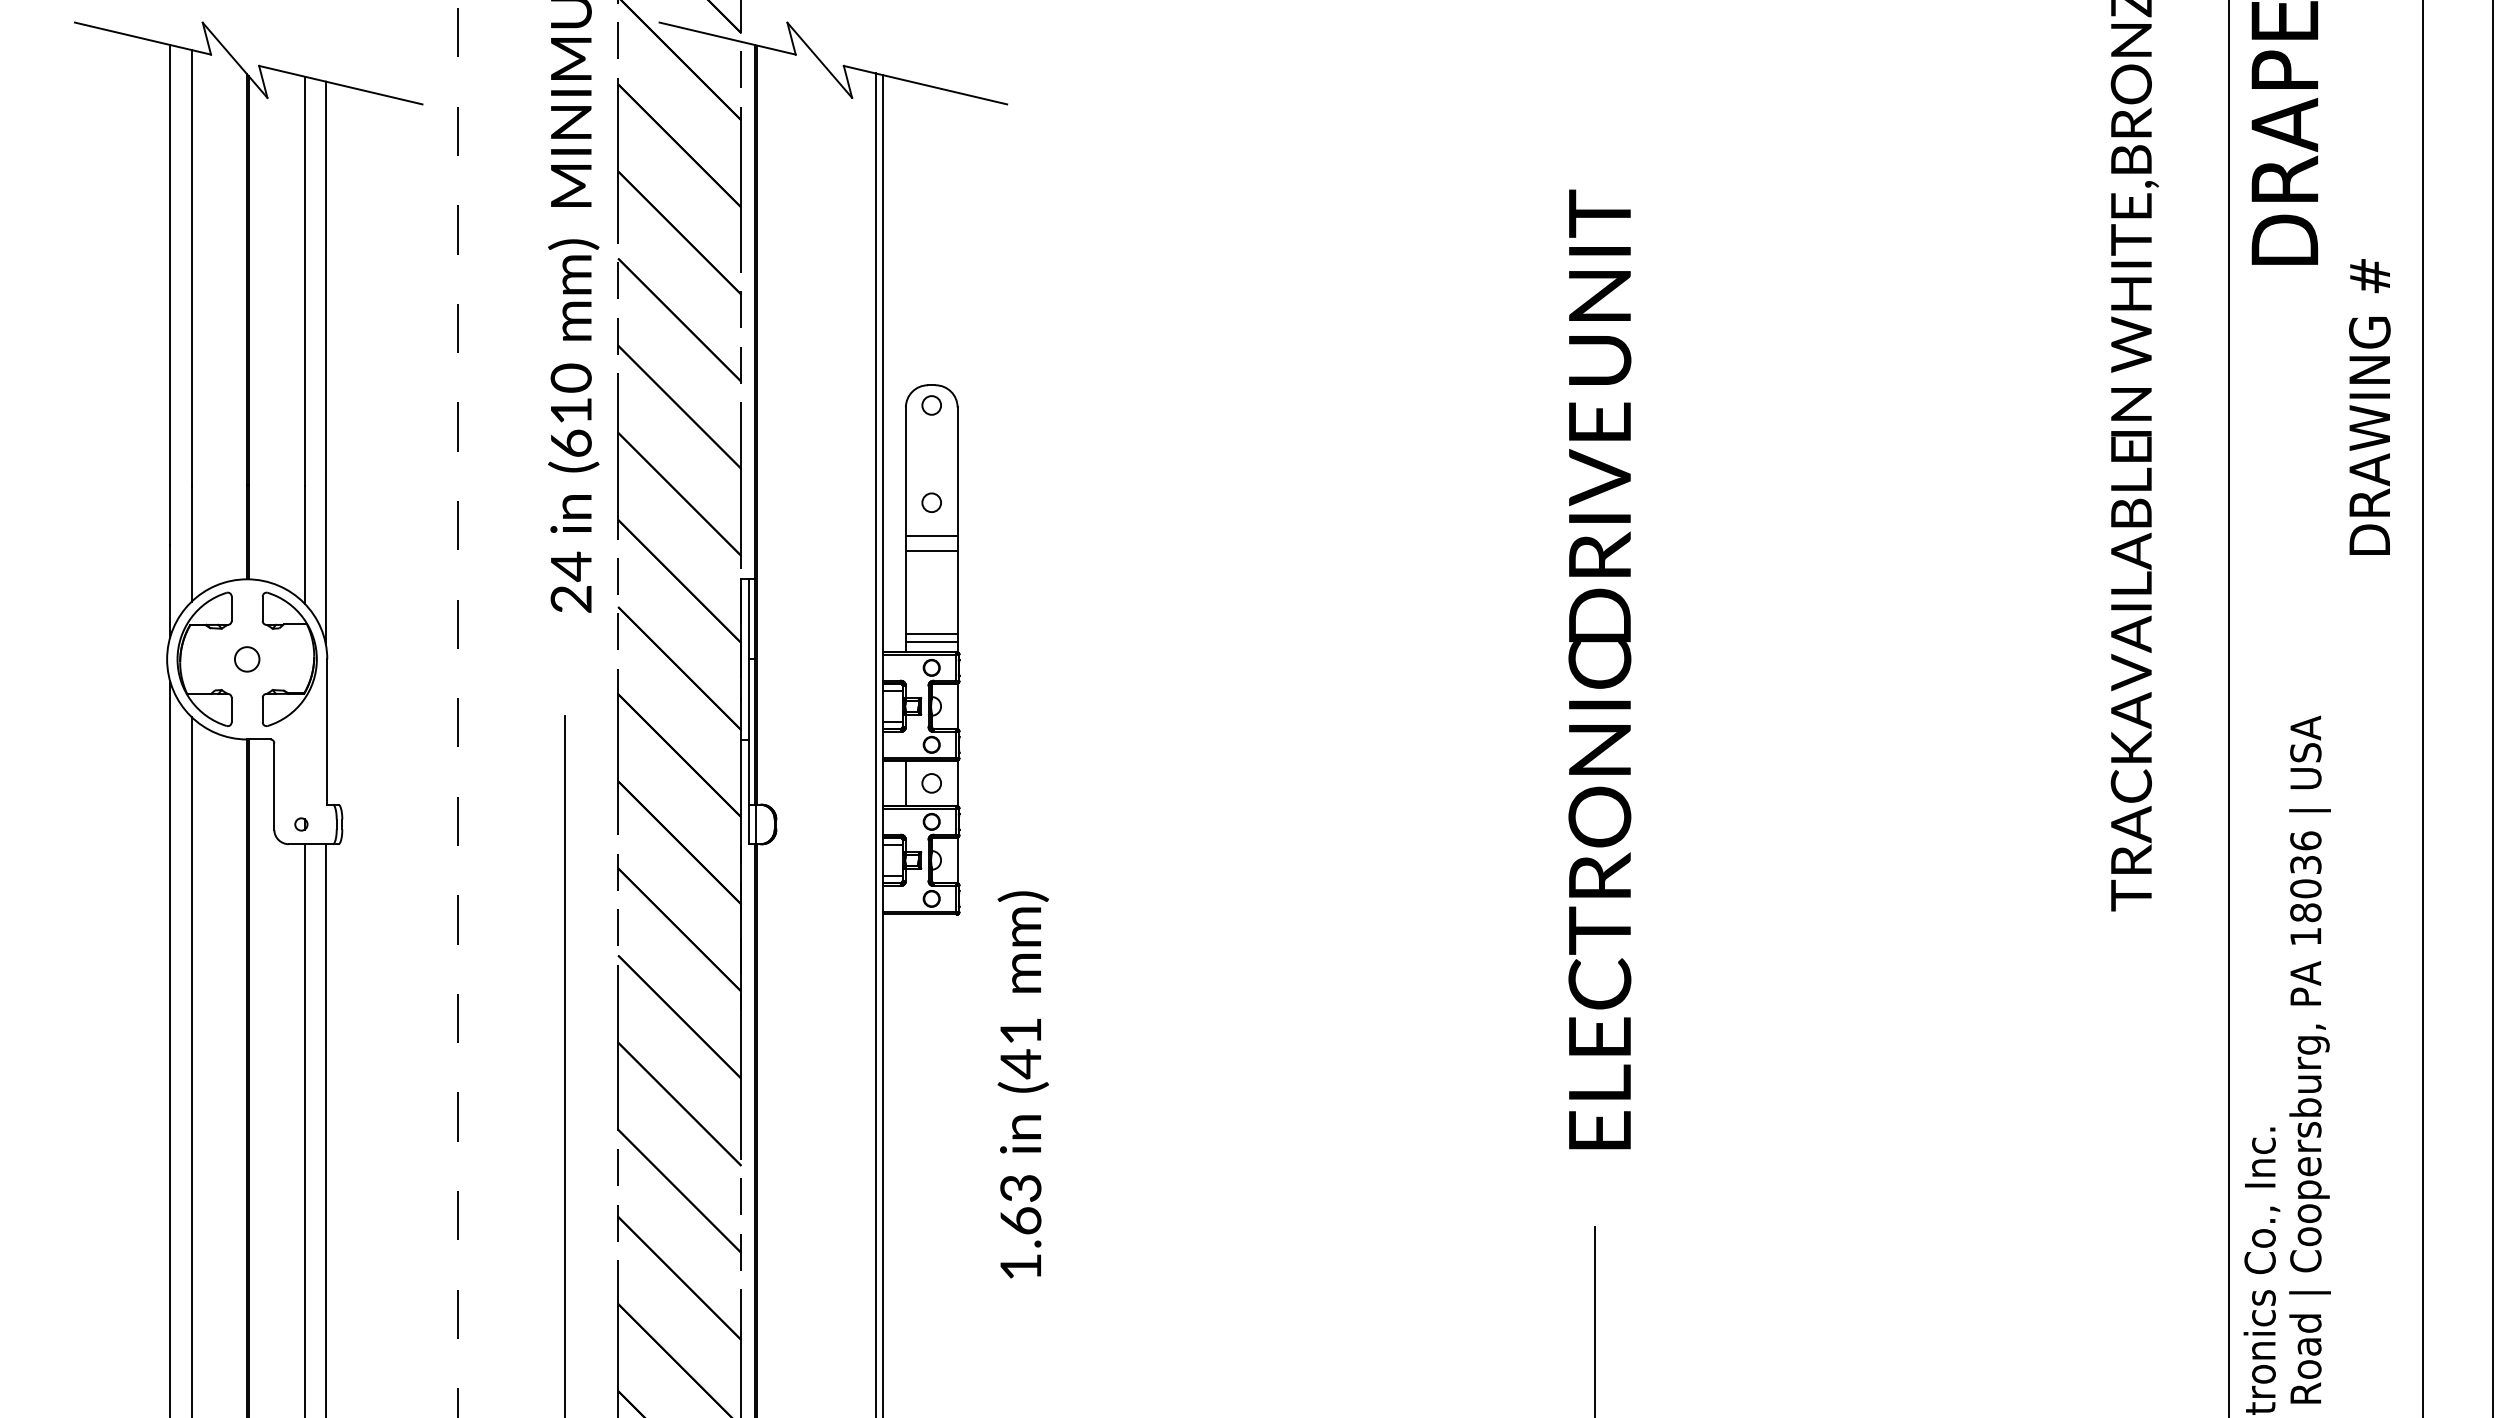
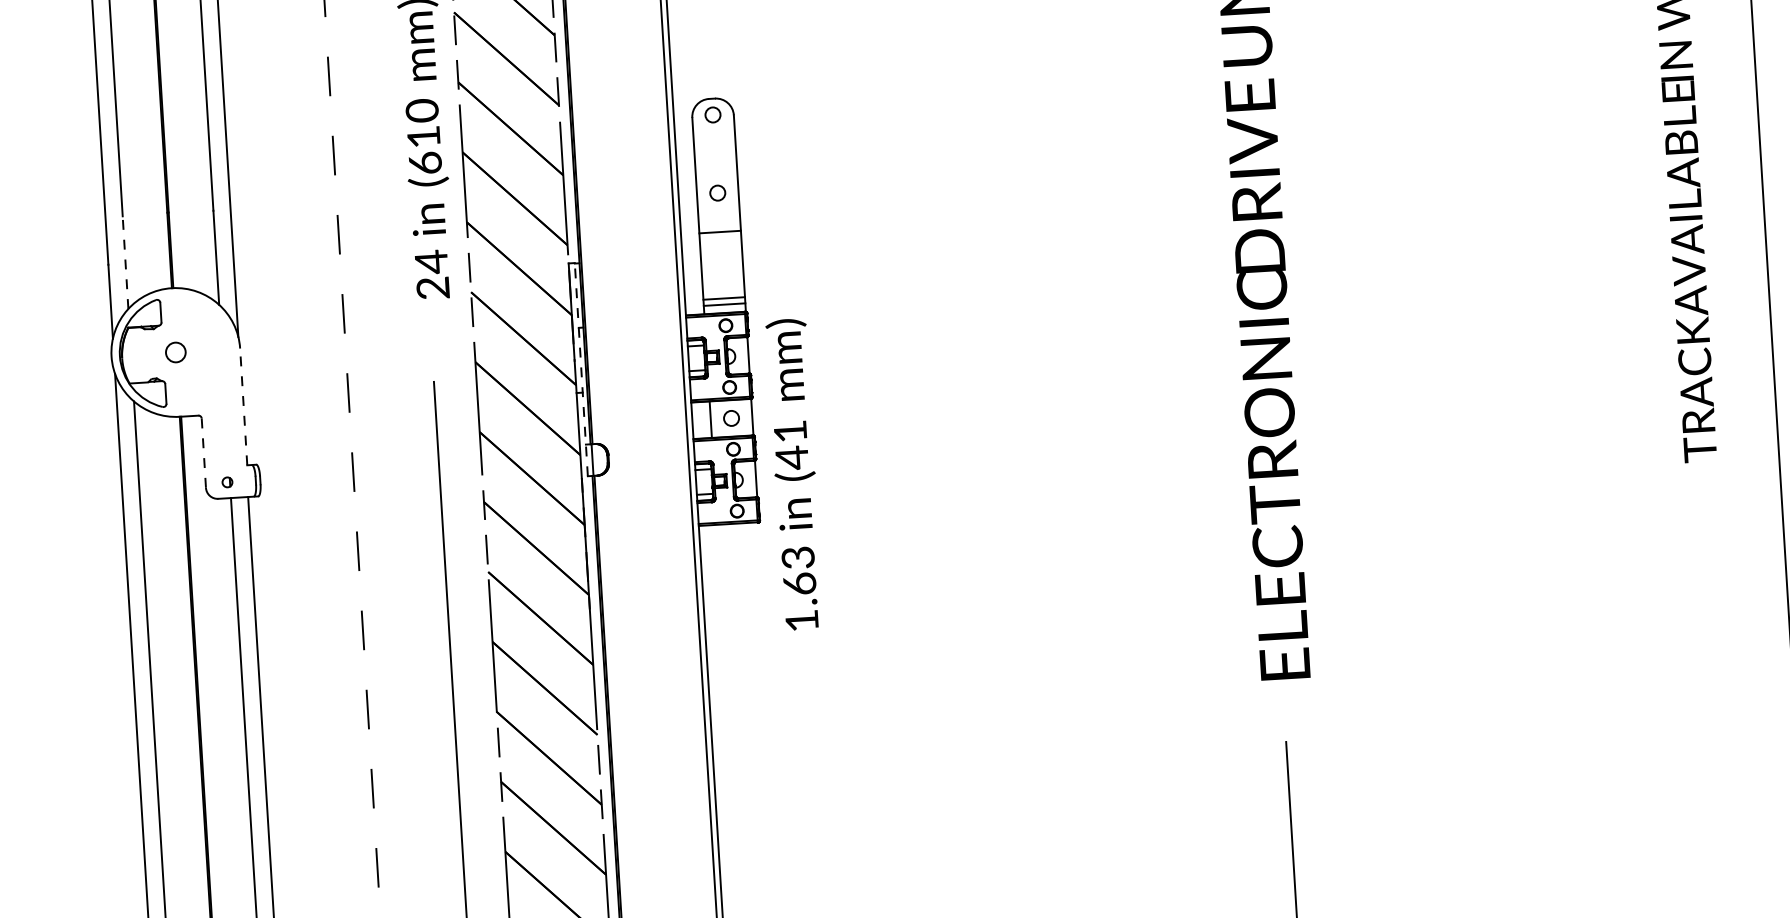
line: (931, 535) -> (719, 219), removed
line: (191, 544) -> (125, 262), solid -> dashed
part: (312, 663) -> (228, 352), removed
line: (749, 711) -> (581, 369), solid -> dashed
line: (327, 732) -> (243, 407), solid -> dashed
line: (274, 786) -> (204, 453), solid -> dashed
text: (1023, 1084) -> (795, 474), moved

